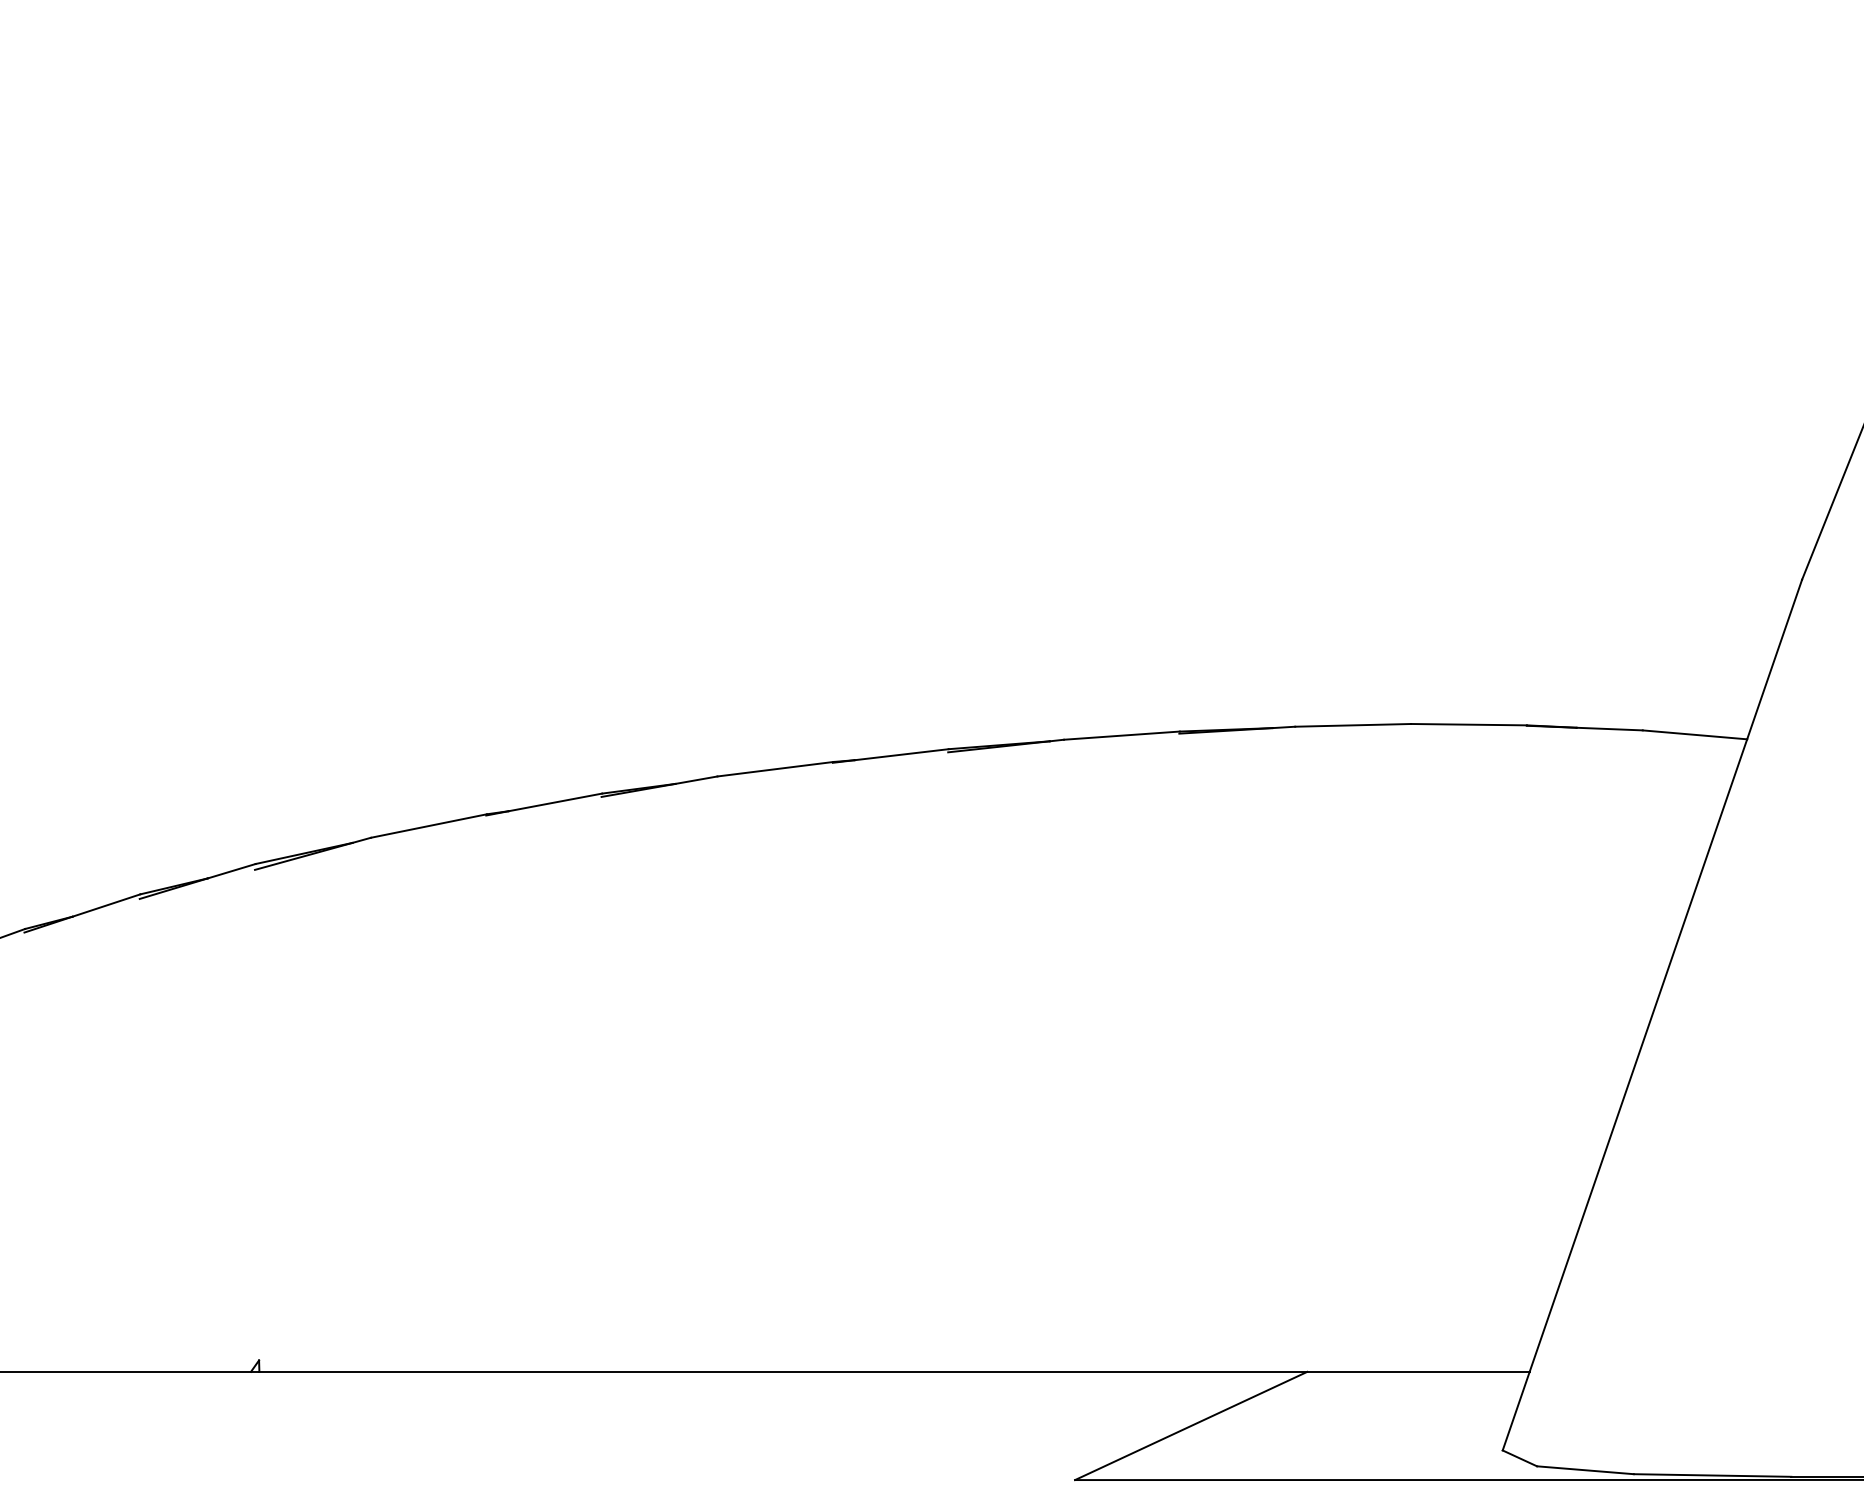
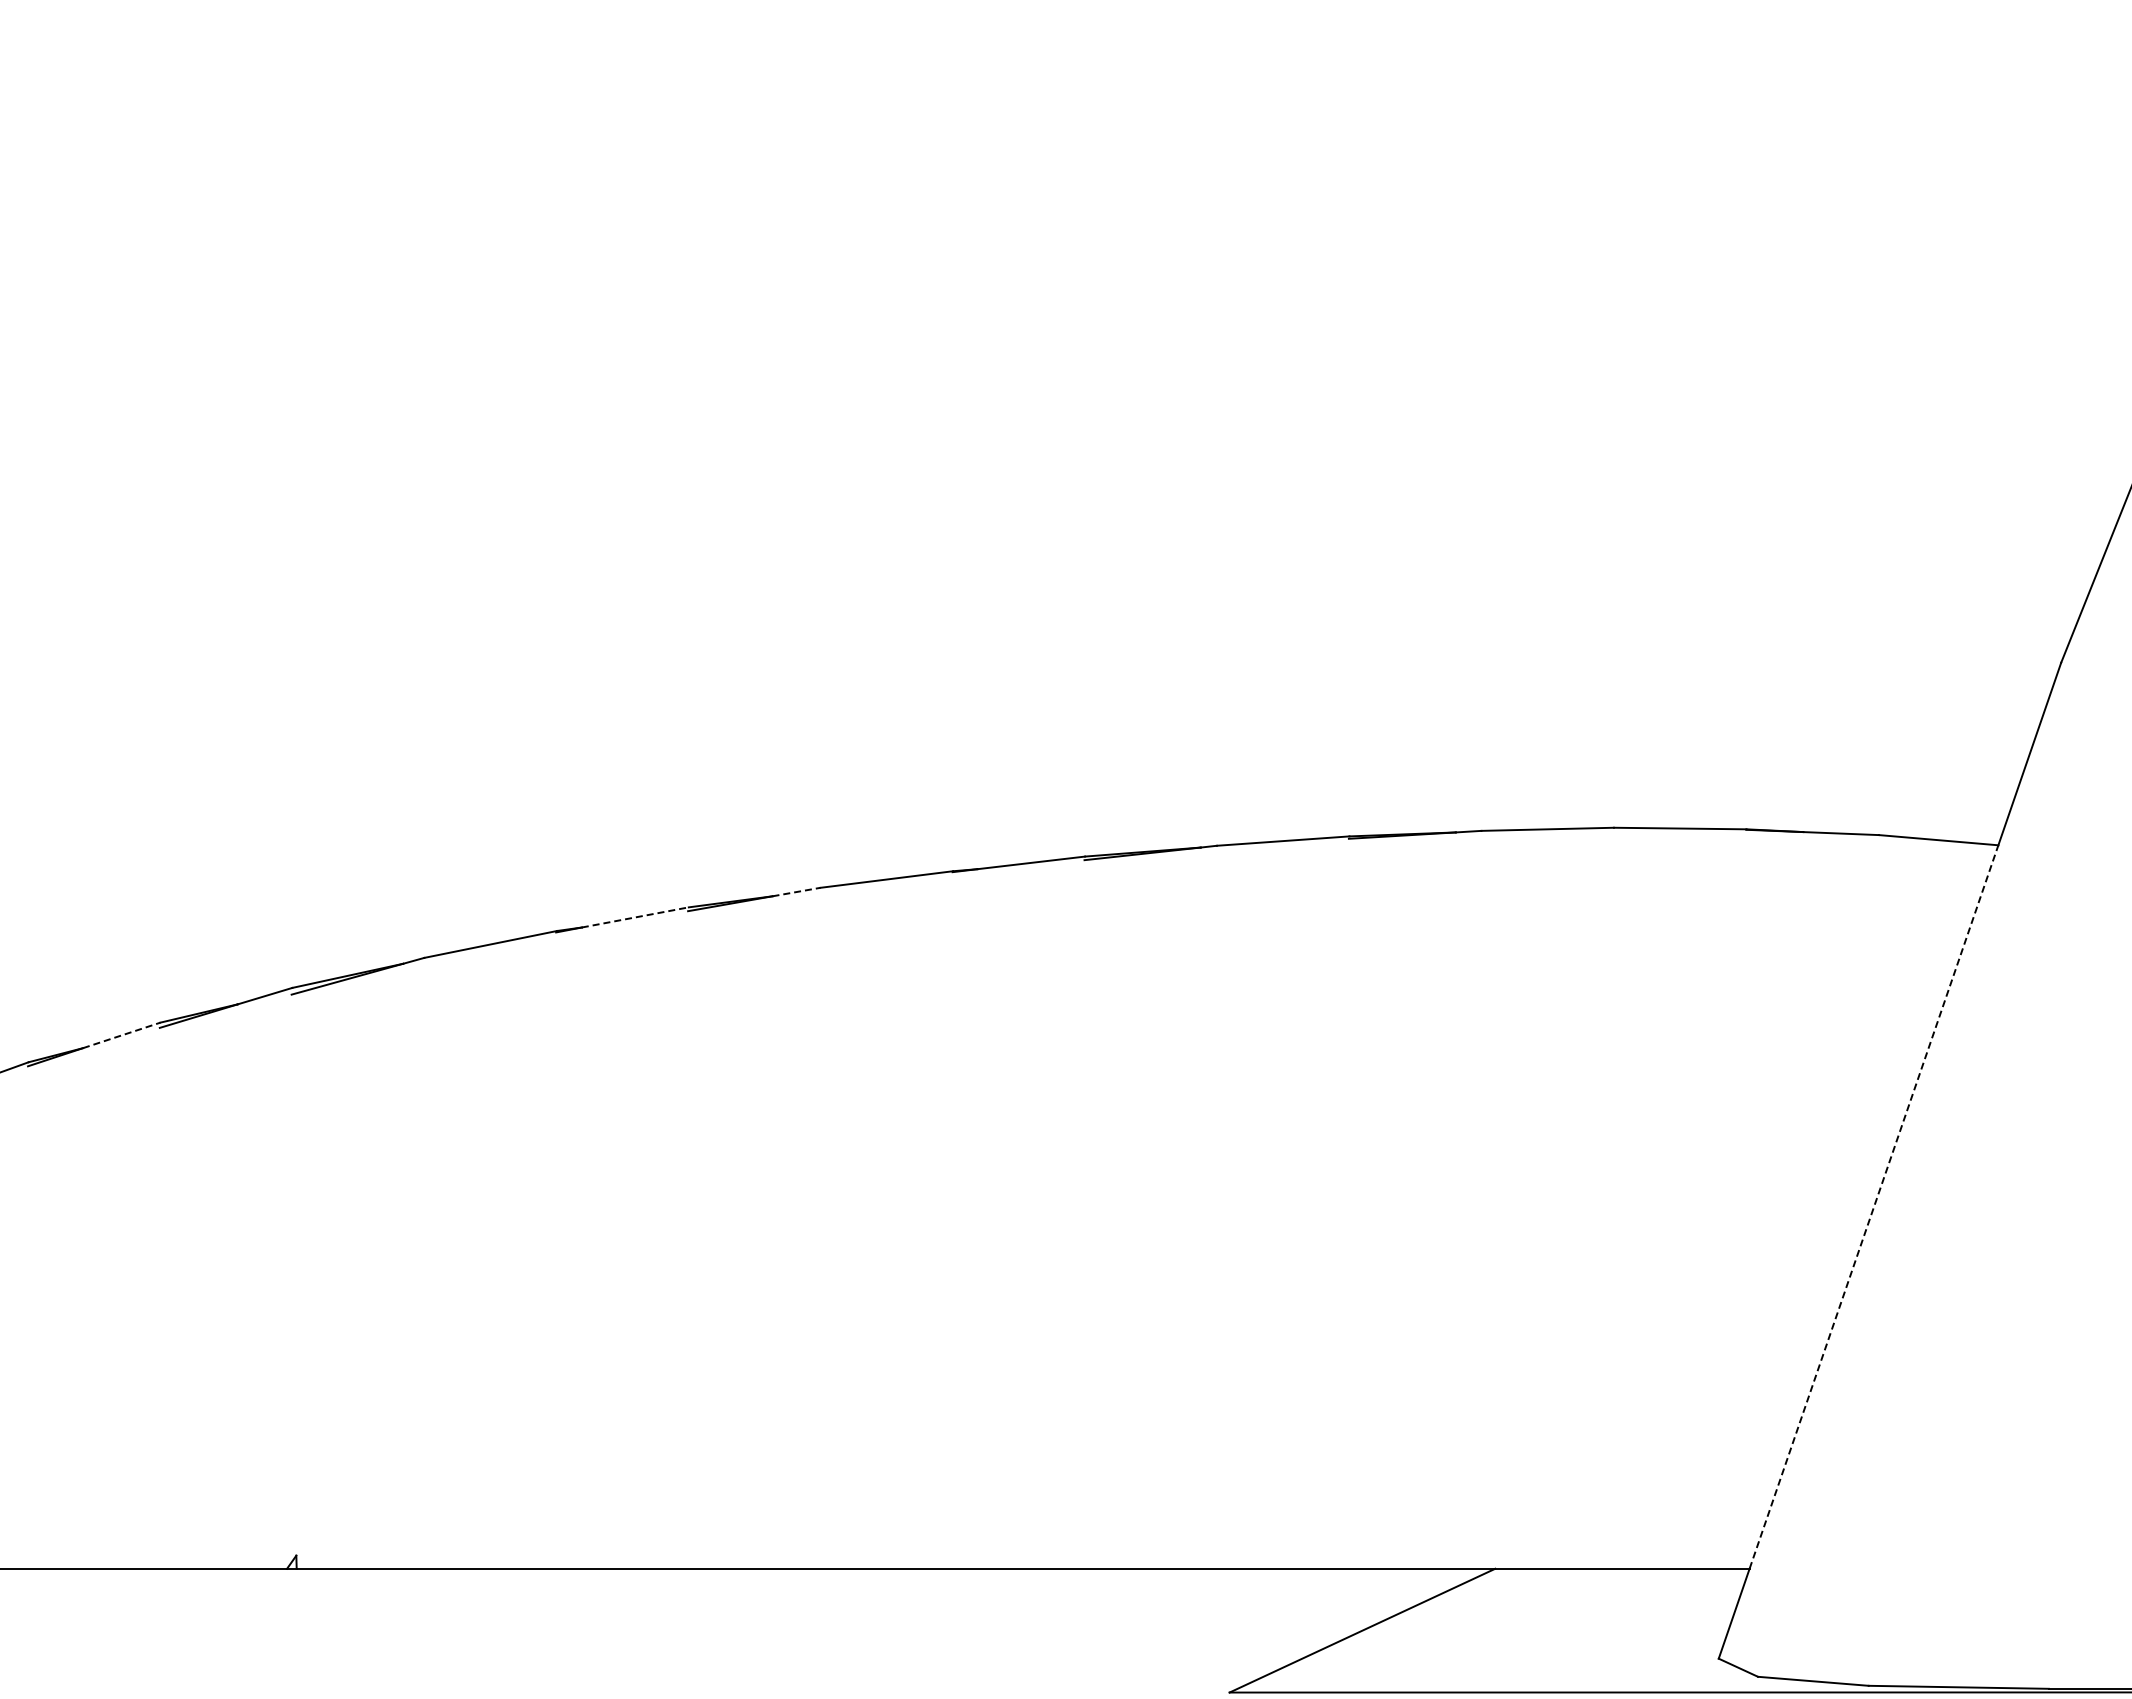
line: (697, 779) -> (797, 891), solid -> dashed
line: (555, 802) -> (635, 917), solid -> dashed
line: (106, 905) -> (121, 1035), solid -> dashed
line: (1638, 1055) -> (1874, 1207), solid -> dashed

